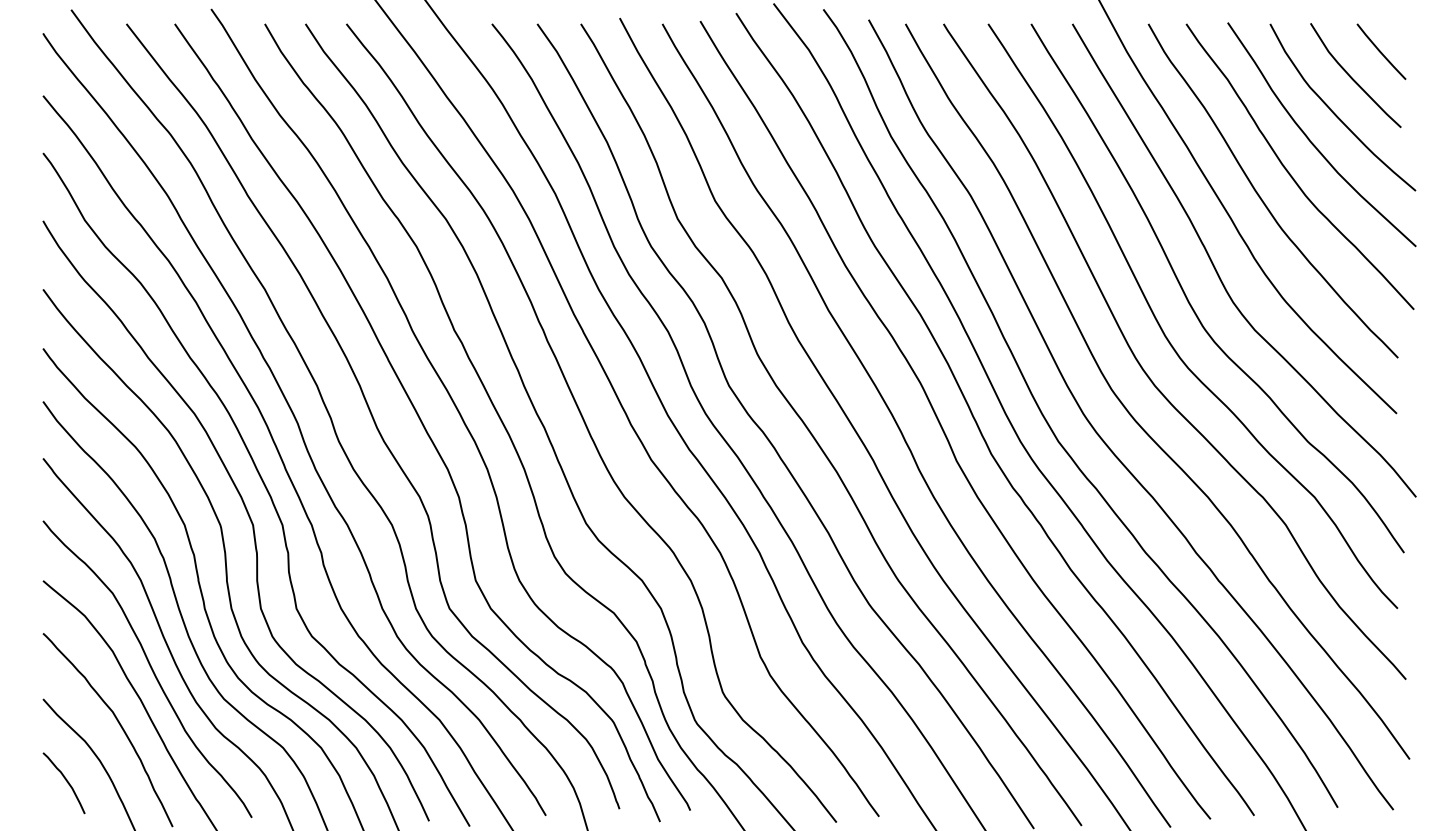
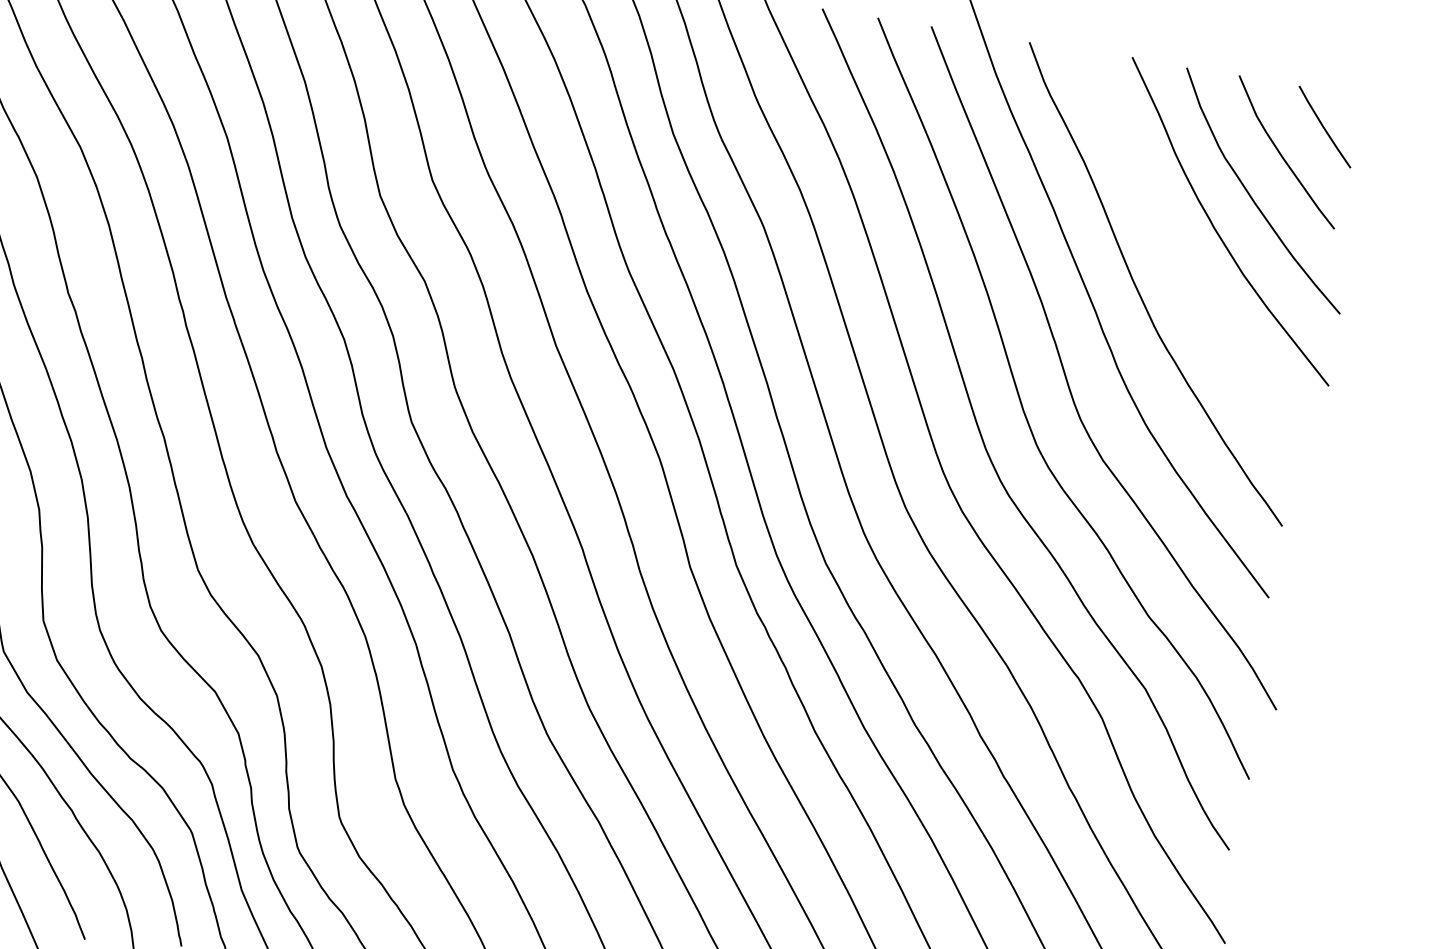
curve: (1290, 173) -> (1181, 265), removed

